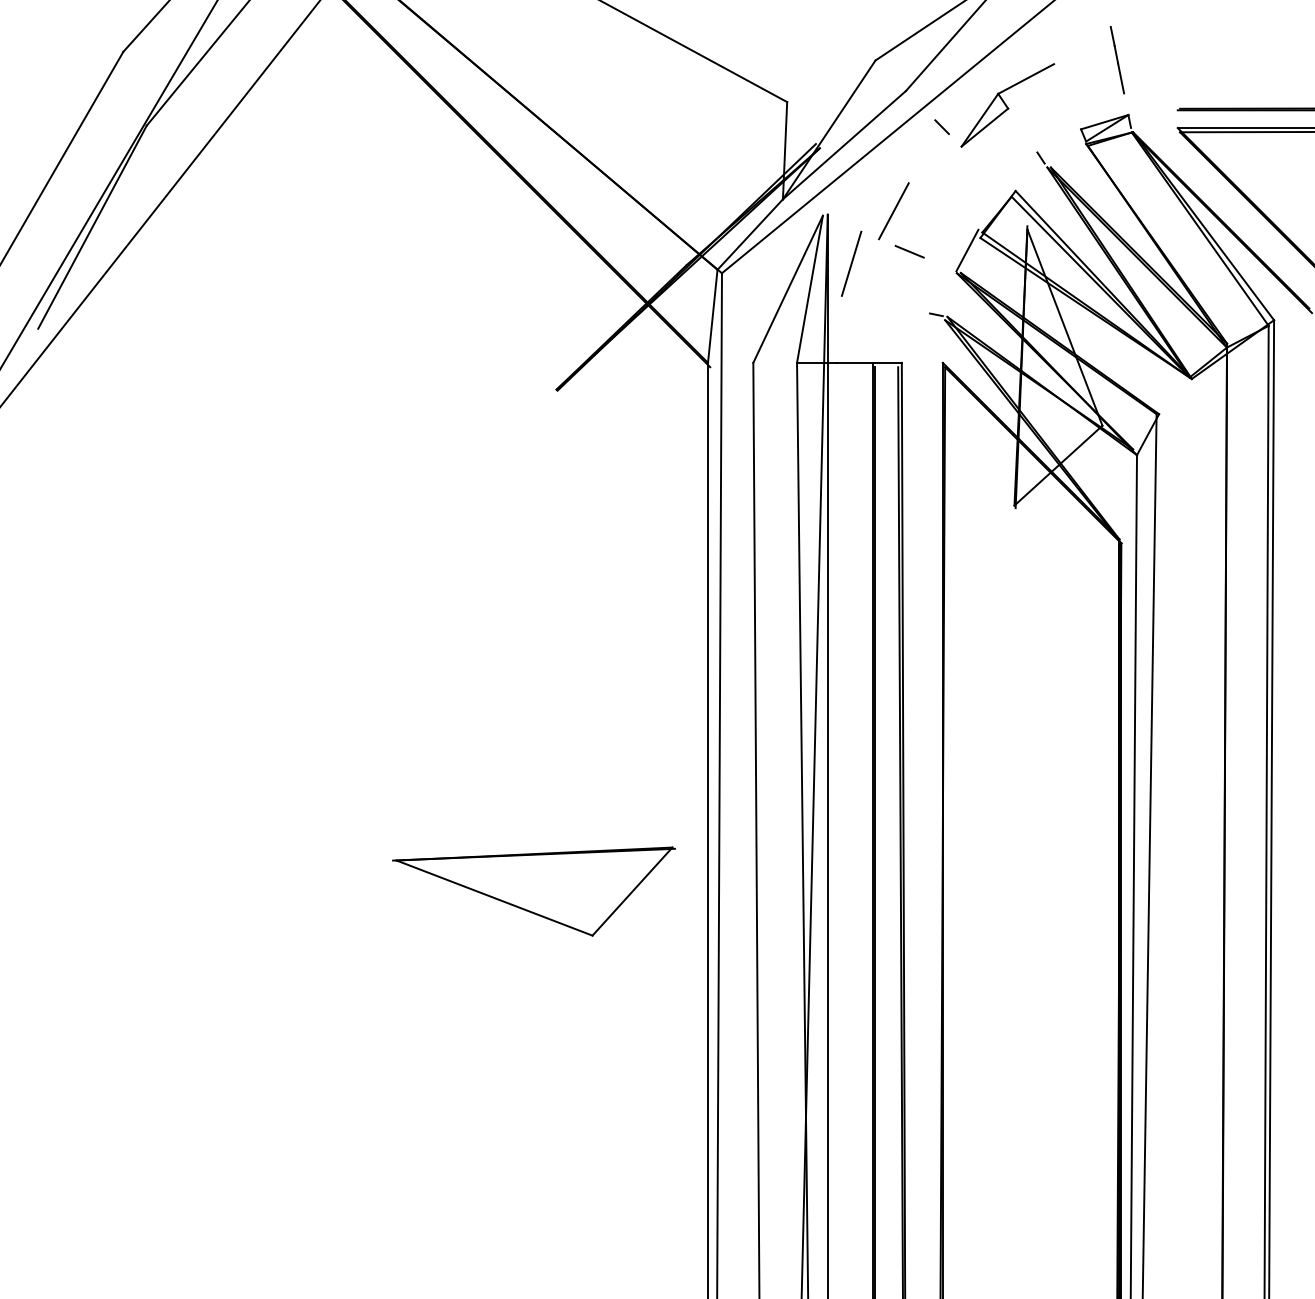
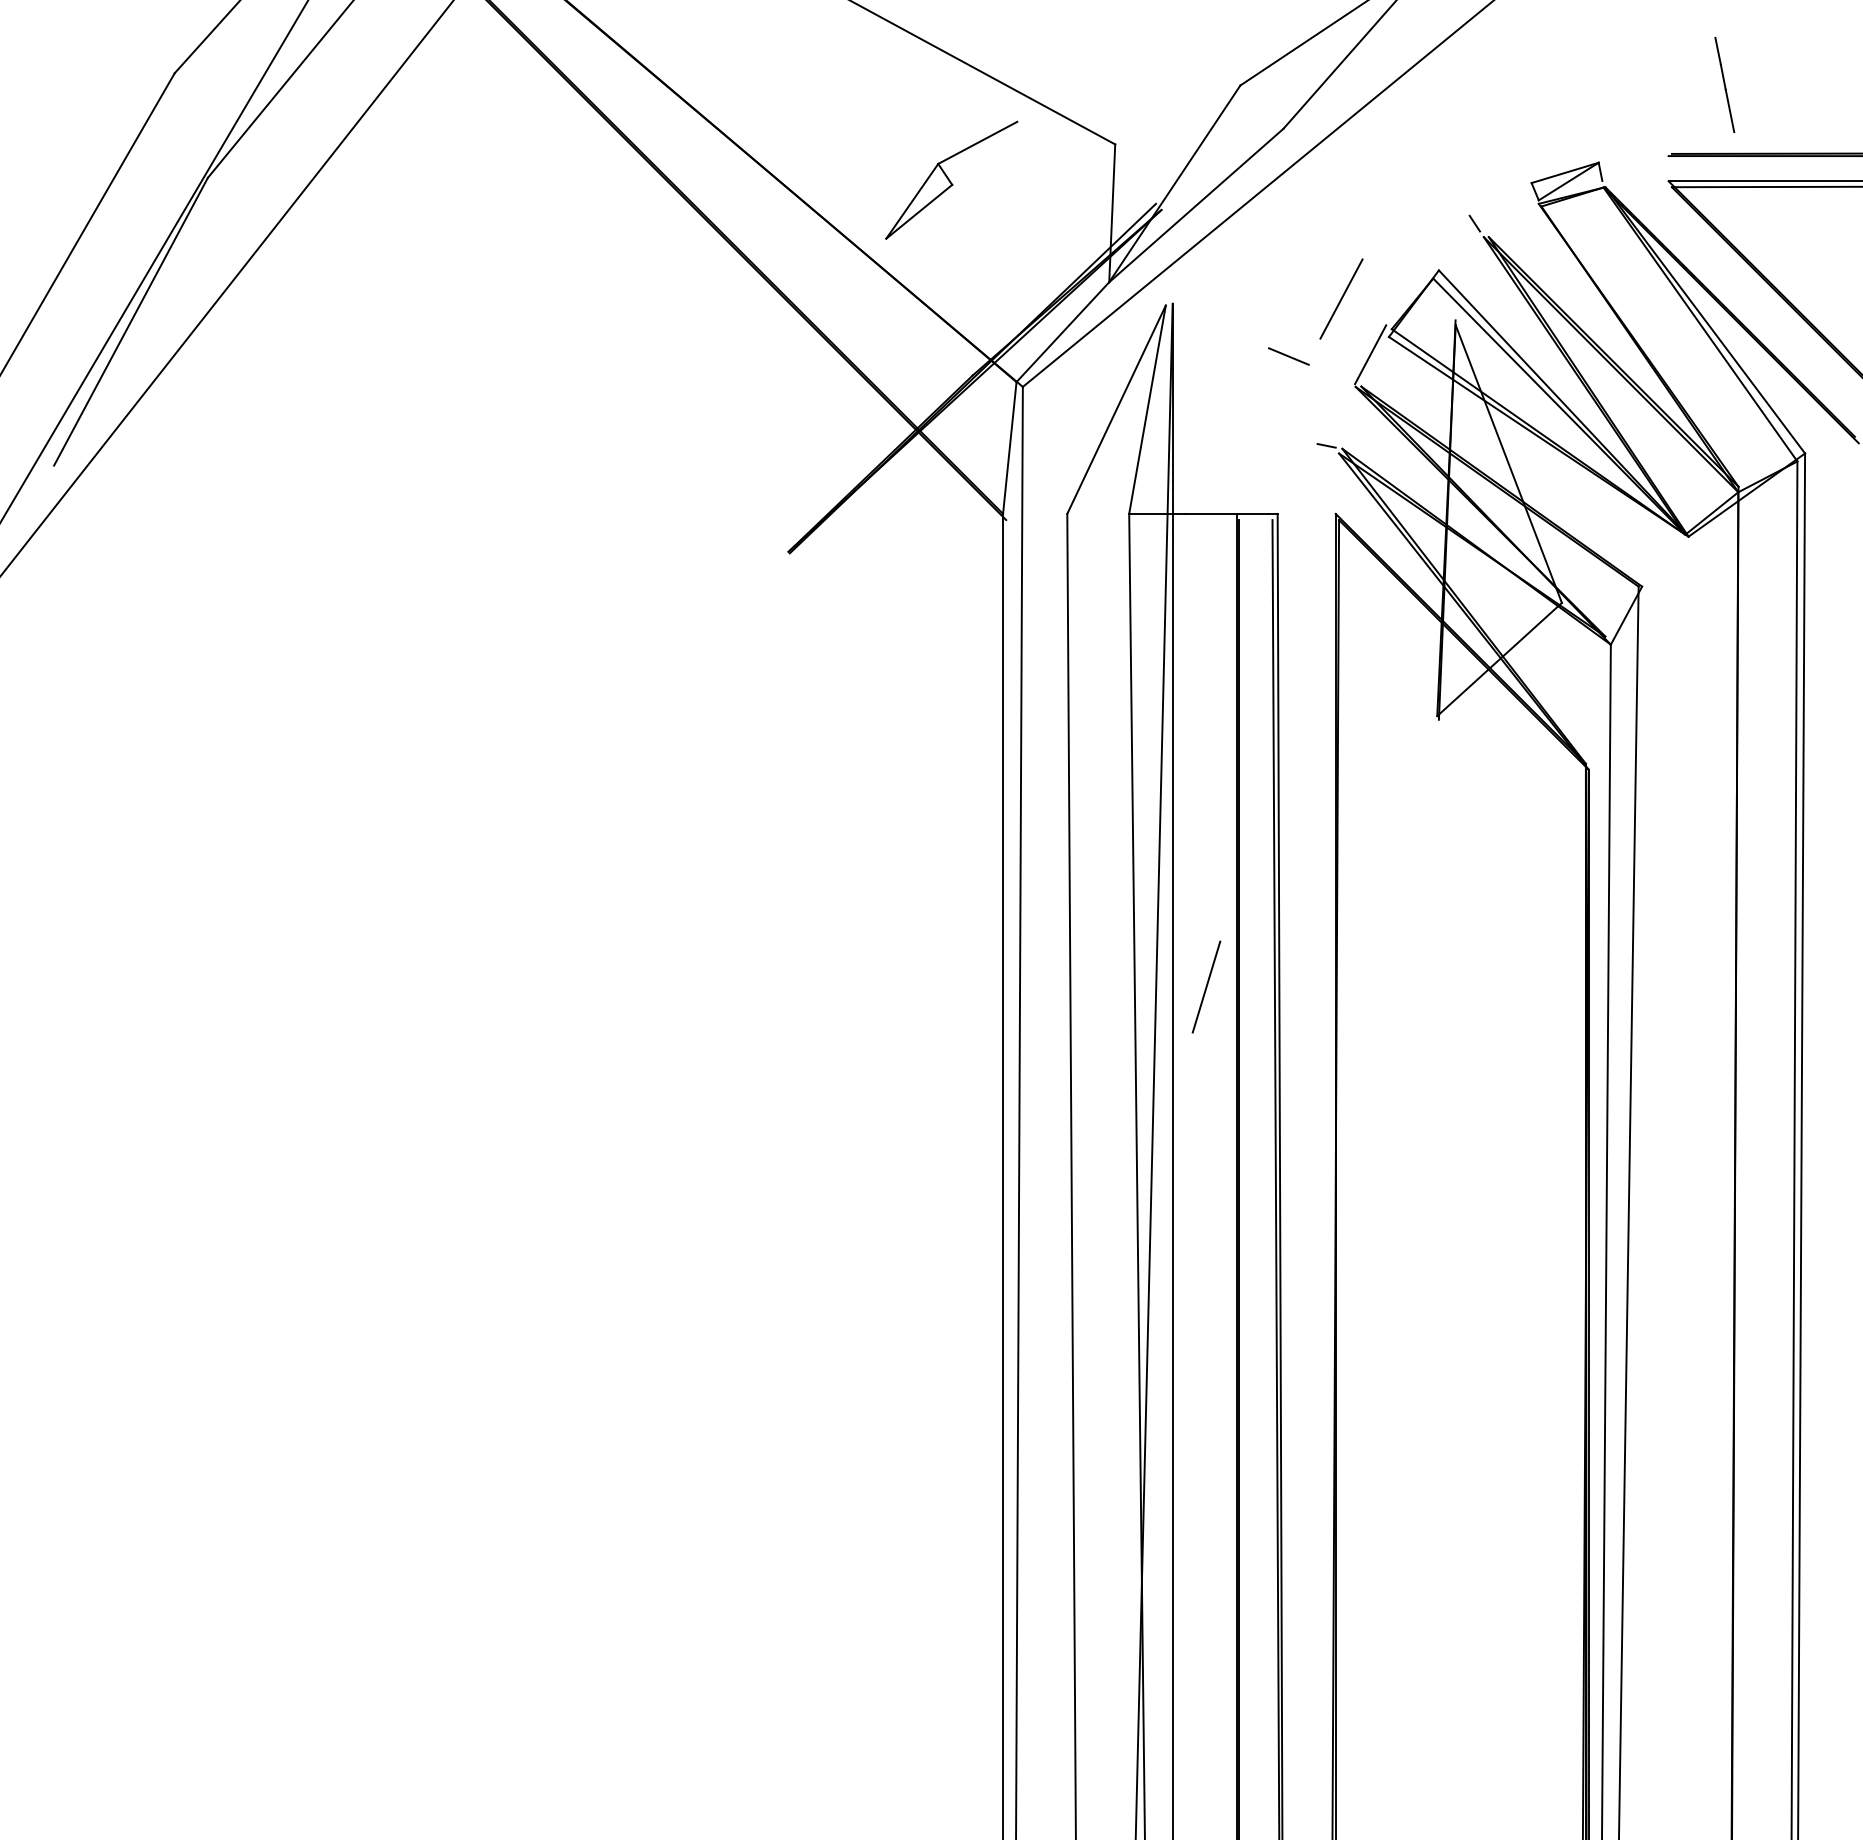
line: (1116, 60) -> (1723, 85), moved
part: (1007, 105) -> (951, 180), moved
line: (941, 126) -> (1333, 179), removed
line: (893, 211) -> (1340, 299), moved
line: (851, 263) -> (1206, 986), moved
part: (533, 891) -> (755, 1262), removed

